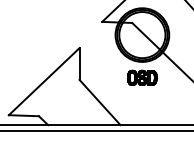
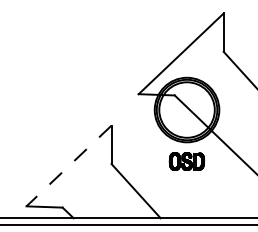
line: (44, 82) -> (69, 166), solid -> dashed

